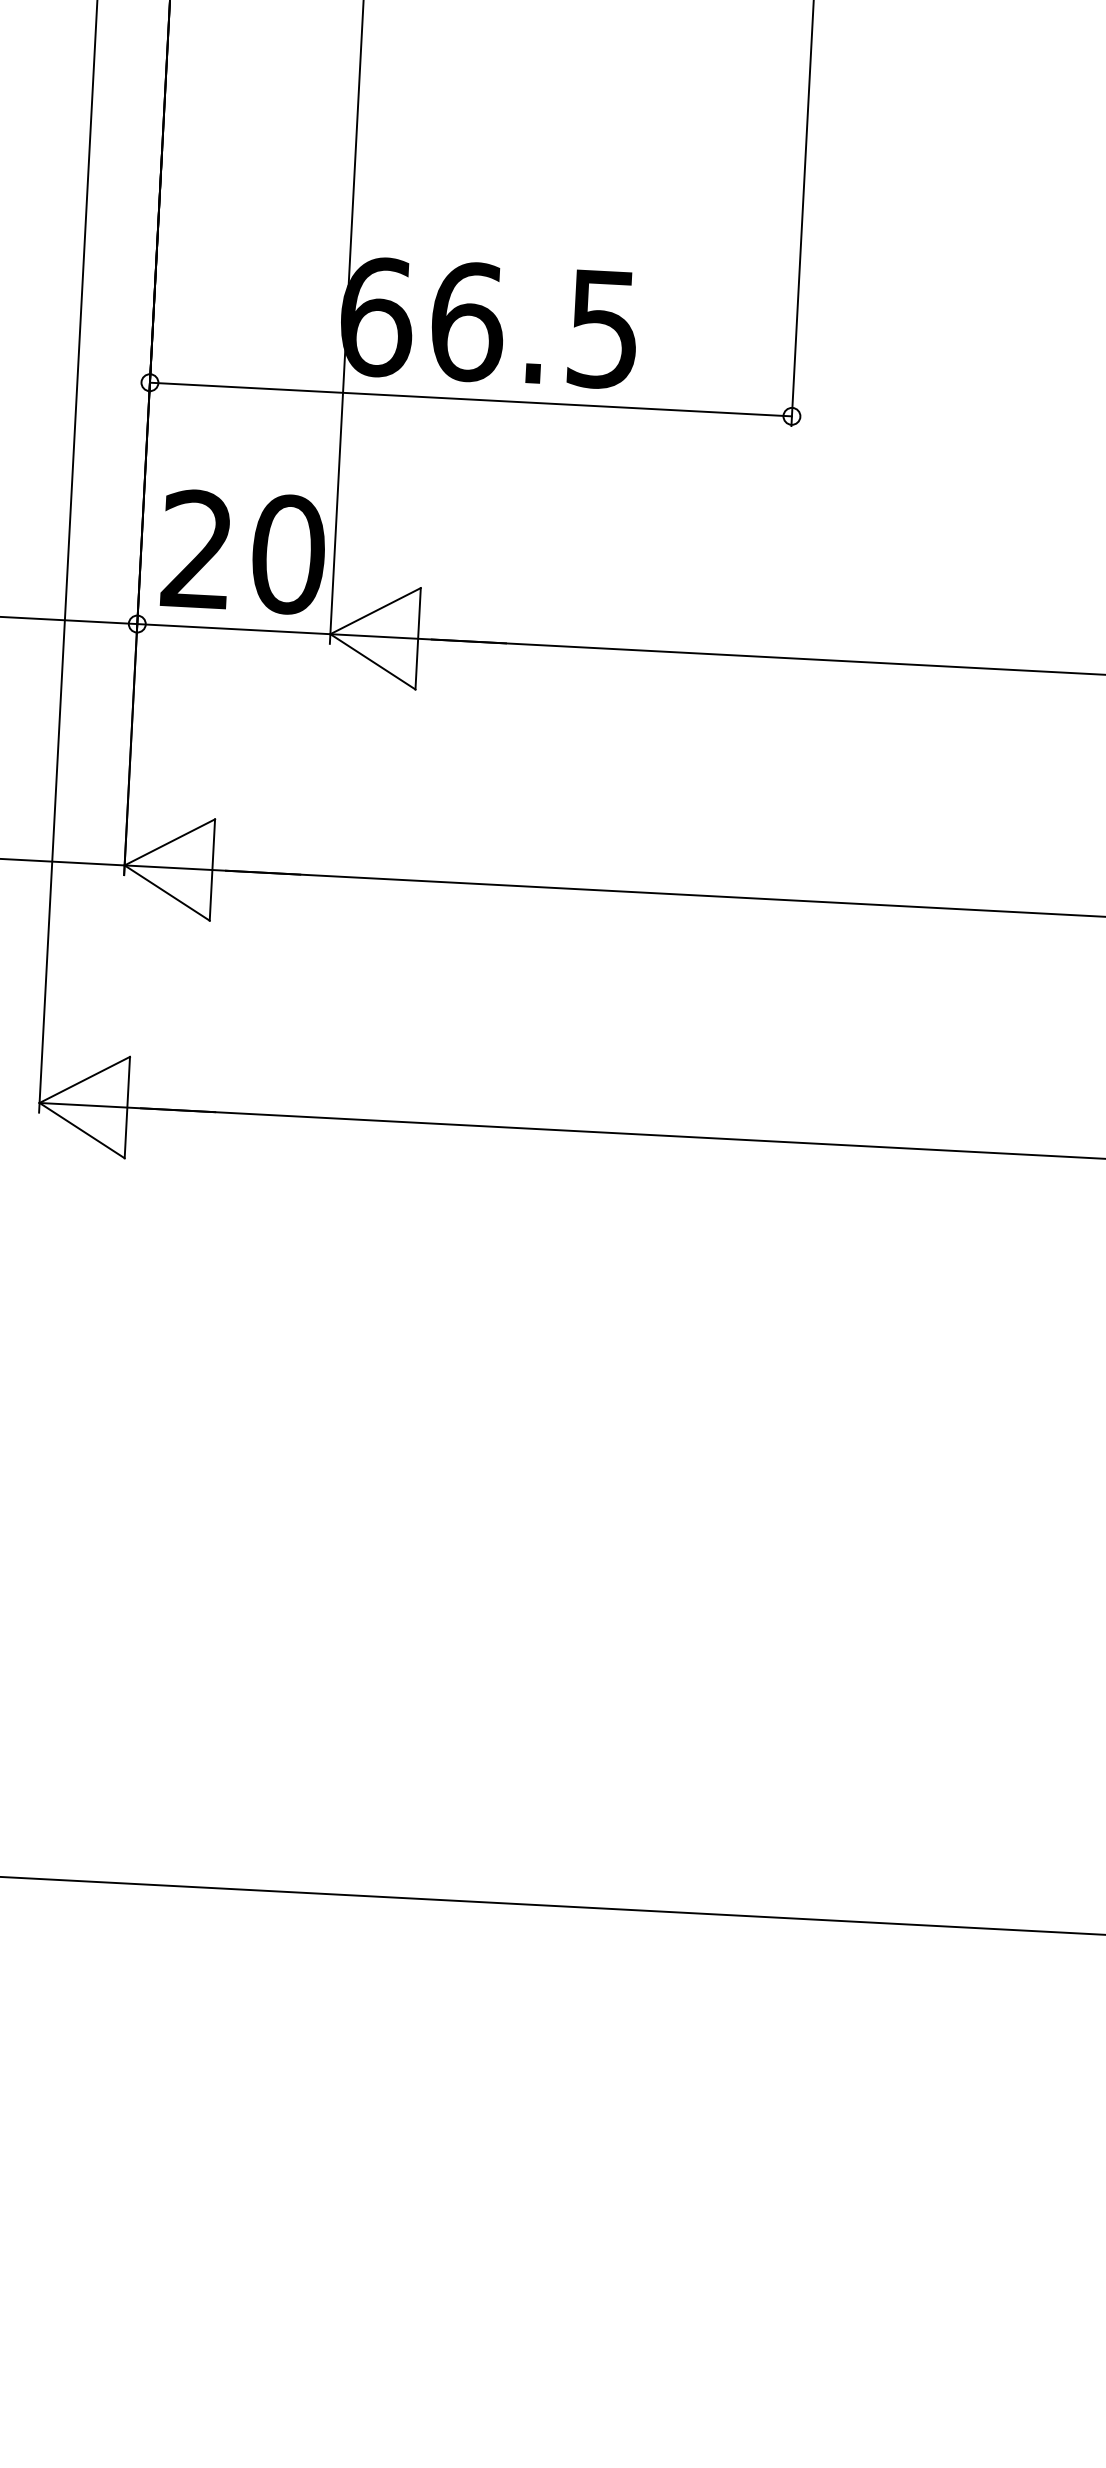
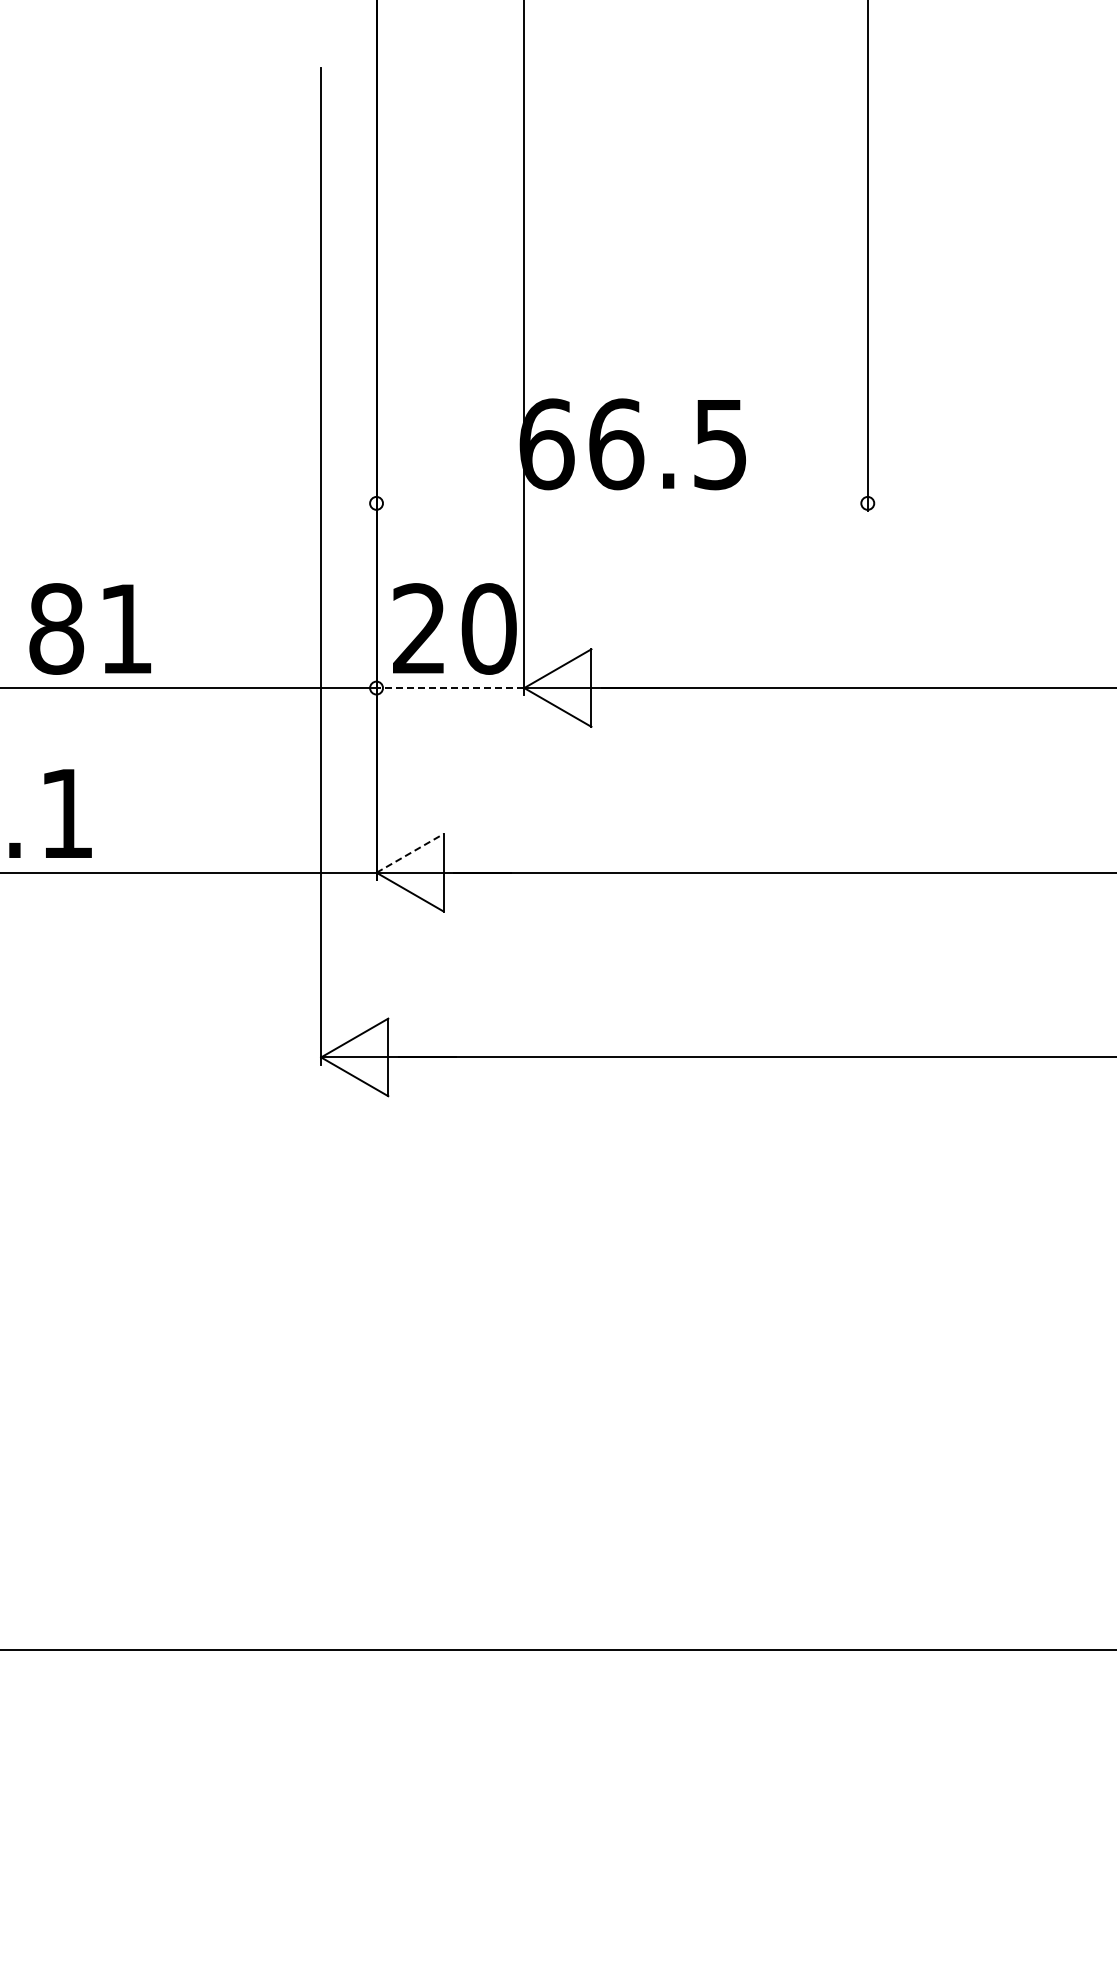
line: (470, 399) -> (621, 503), removed
line: (233, 629) -> (450, 688), solid -> dashed
line: (170, 842) -> (410, 853), solid -> dashed

